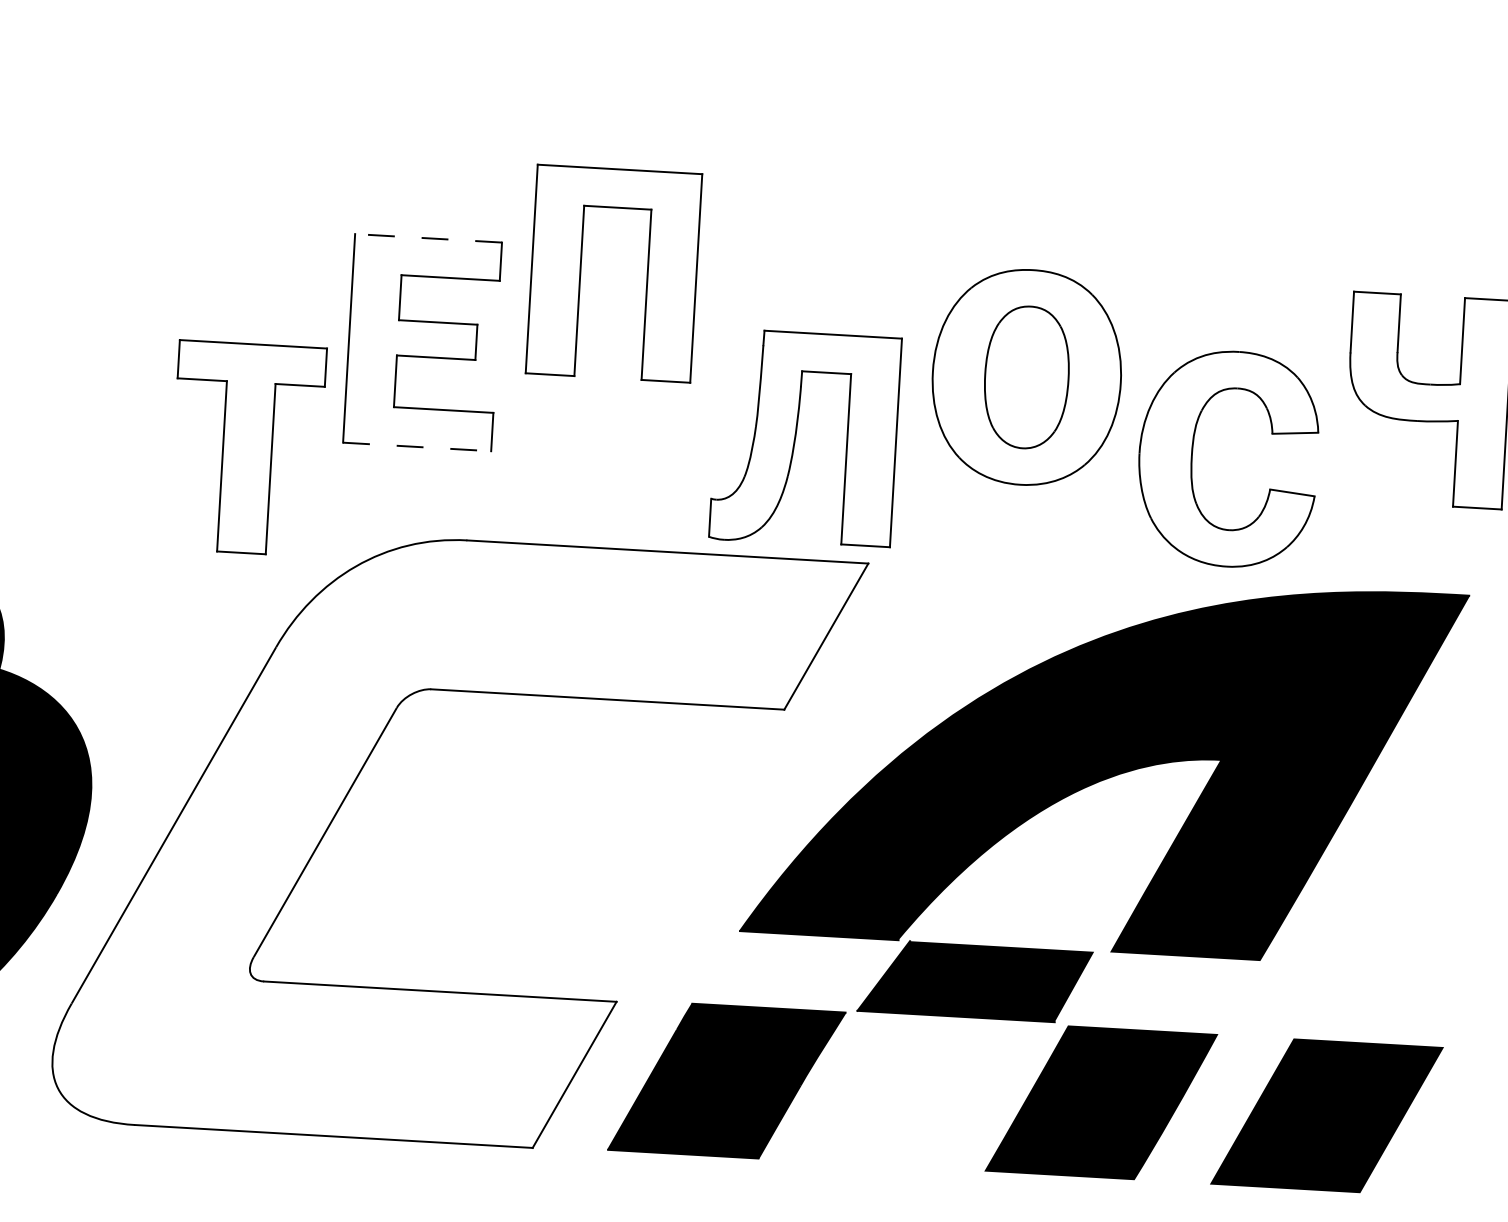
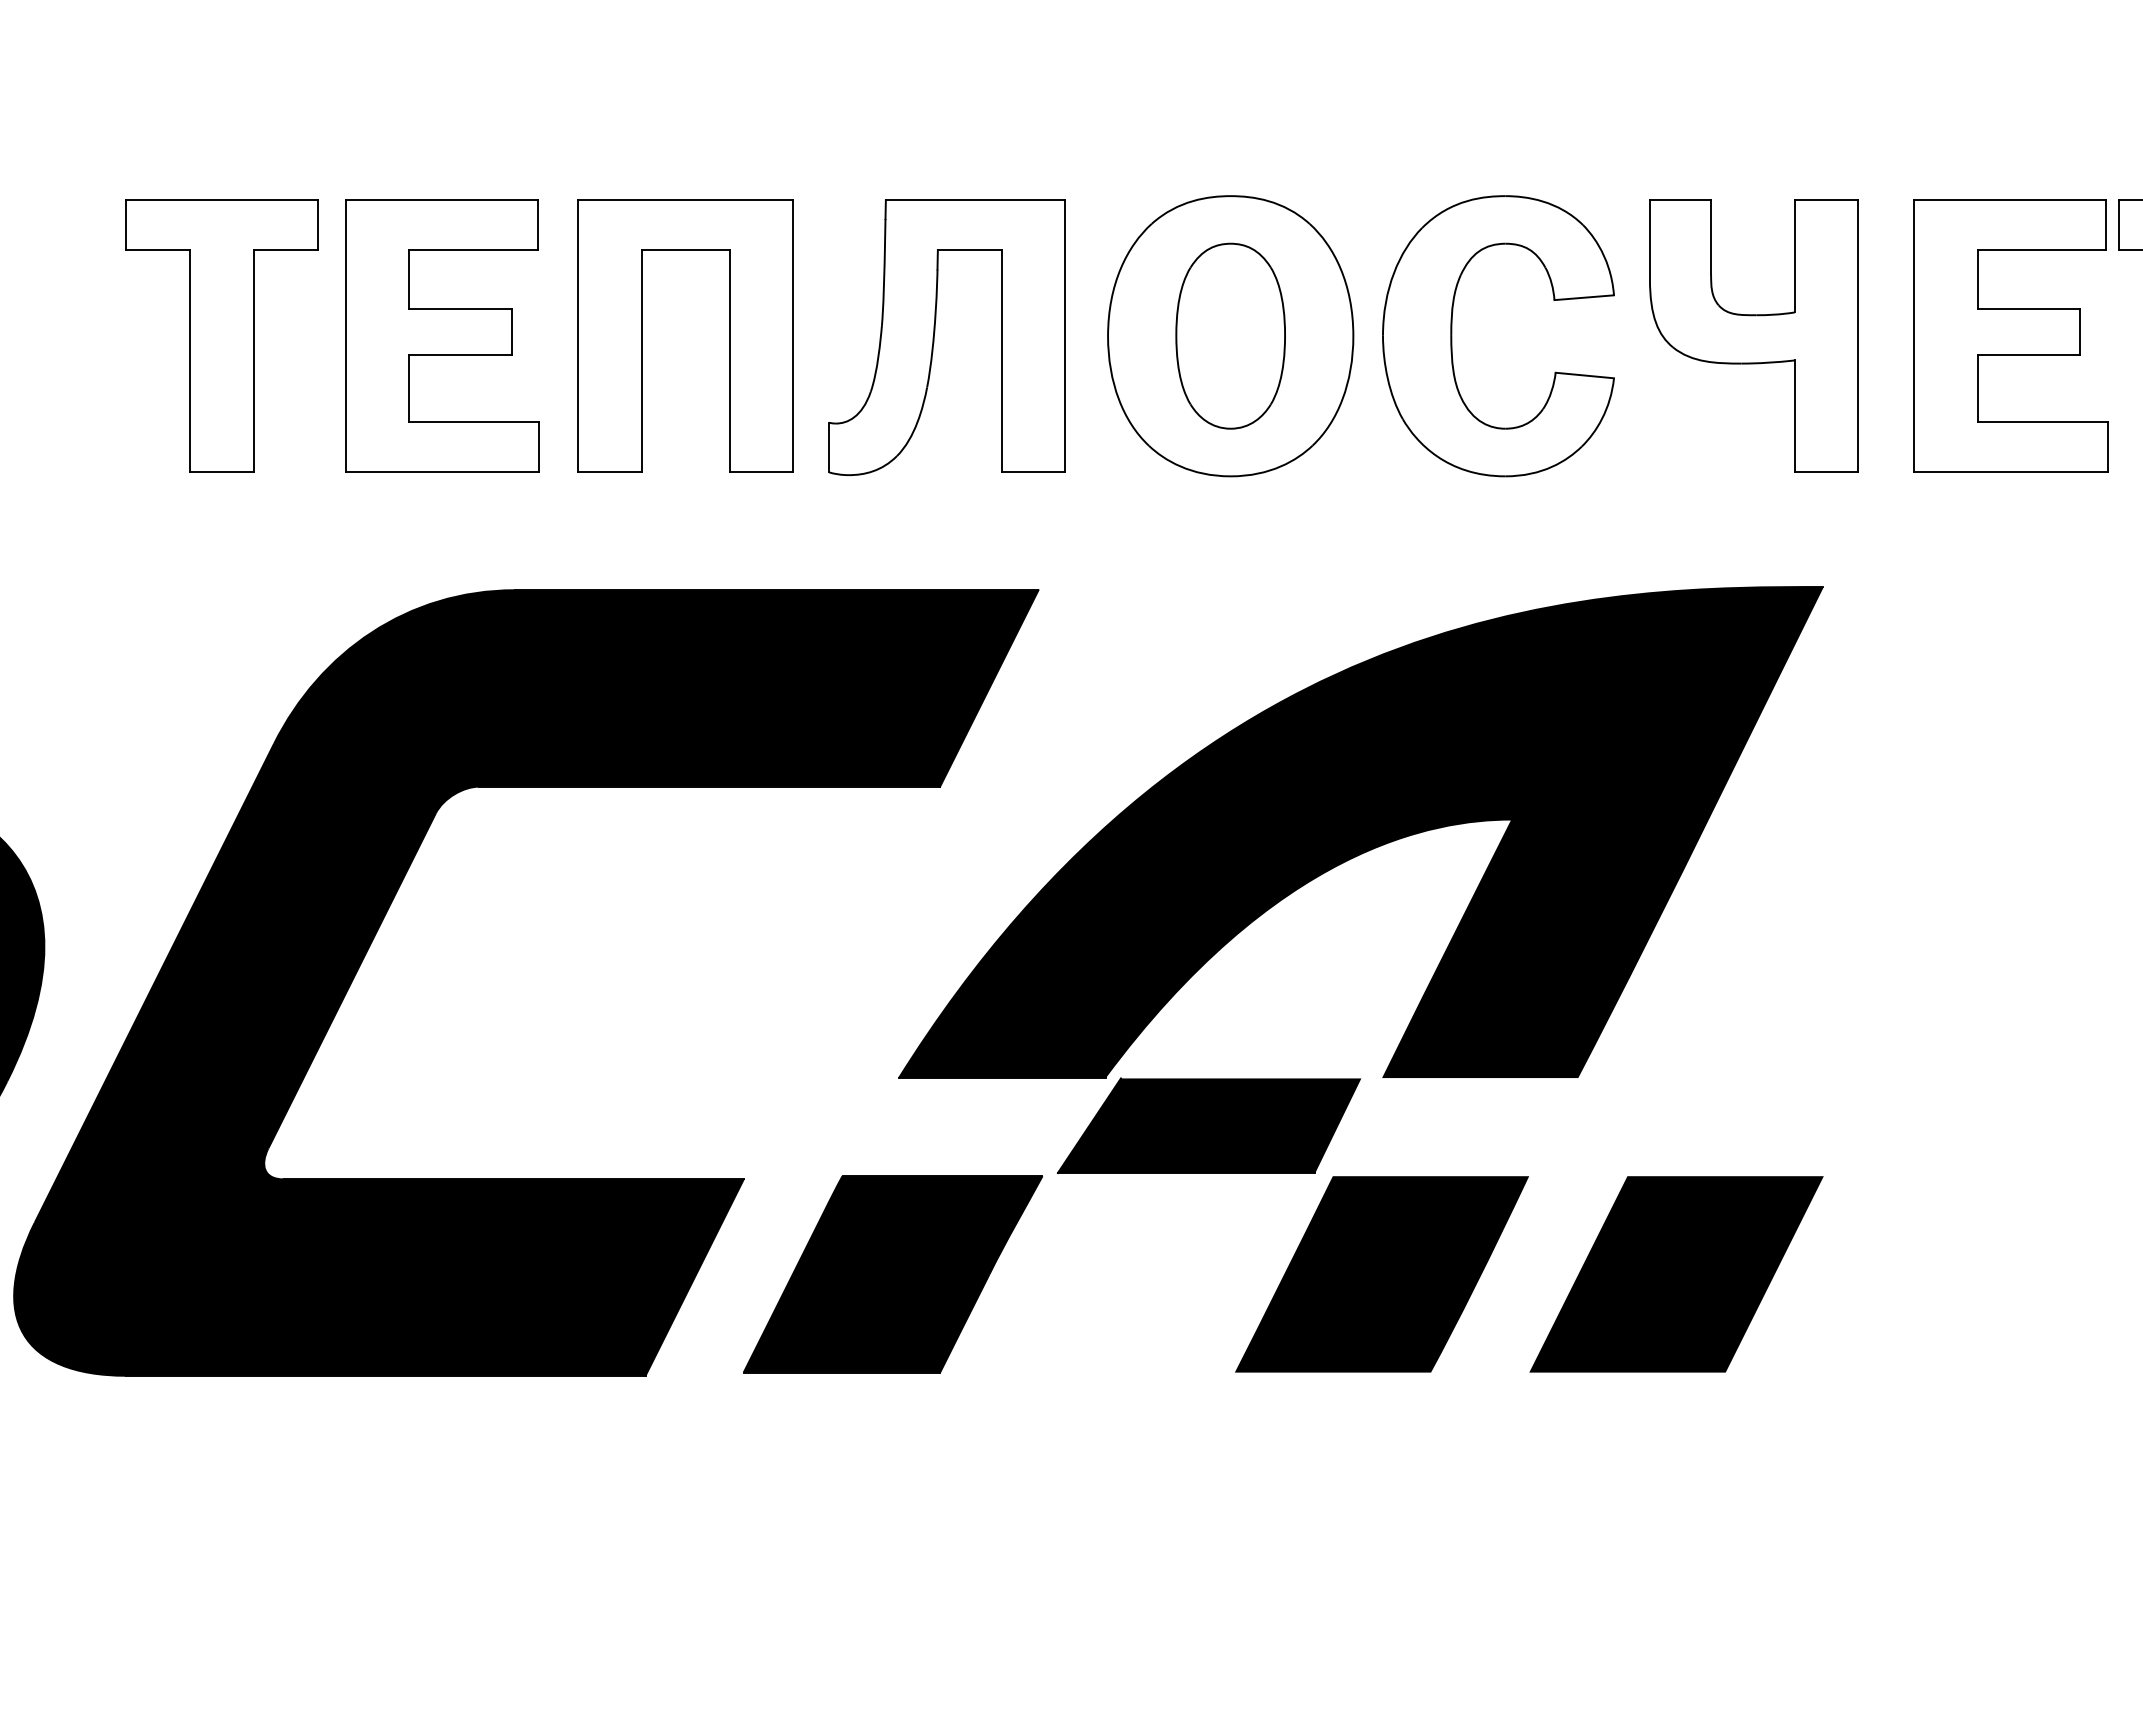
line: (428, 238) -> (441, 200), dashed -> solid
part: (580, 271) -> (642, 335), moved
part: (795, 438) -> (934, 337), moved
line: (417, 447) -> (442, 472), dashed -> solid
part: (247, 448) -> (221, 335), moved
part: (1192, 457) -> (1452, 336), moved
fill: (458, 841) -> (526, 982), added

